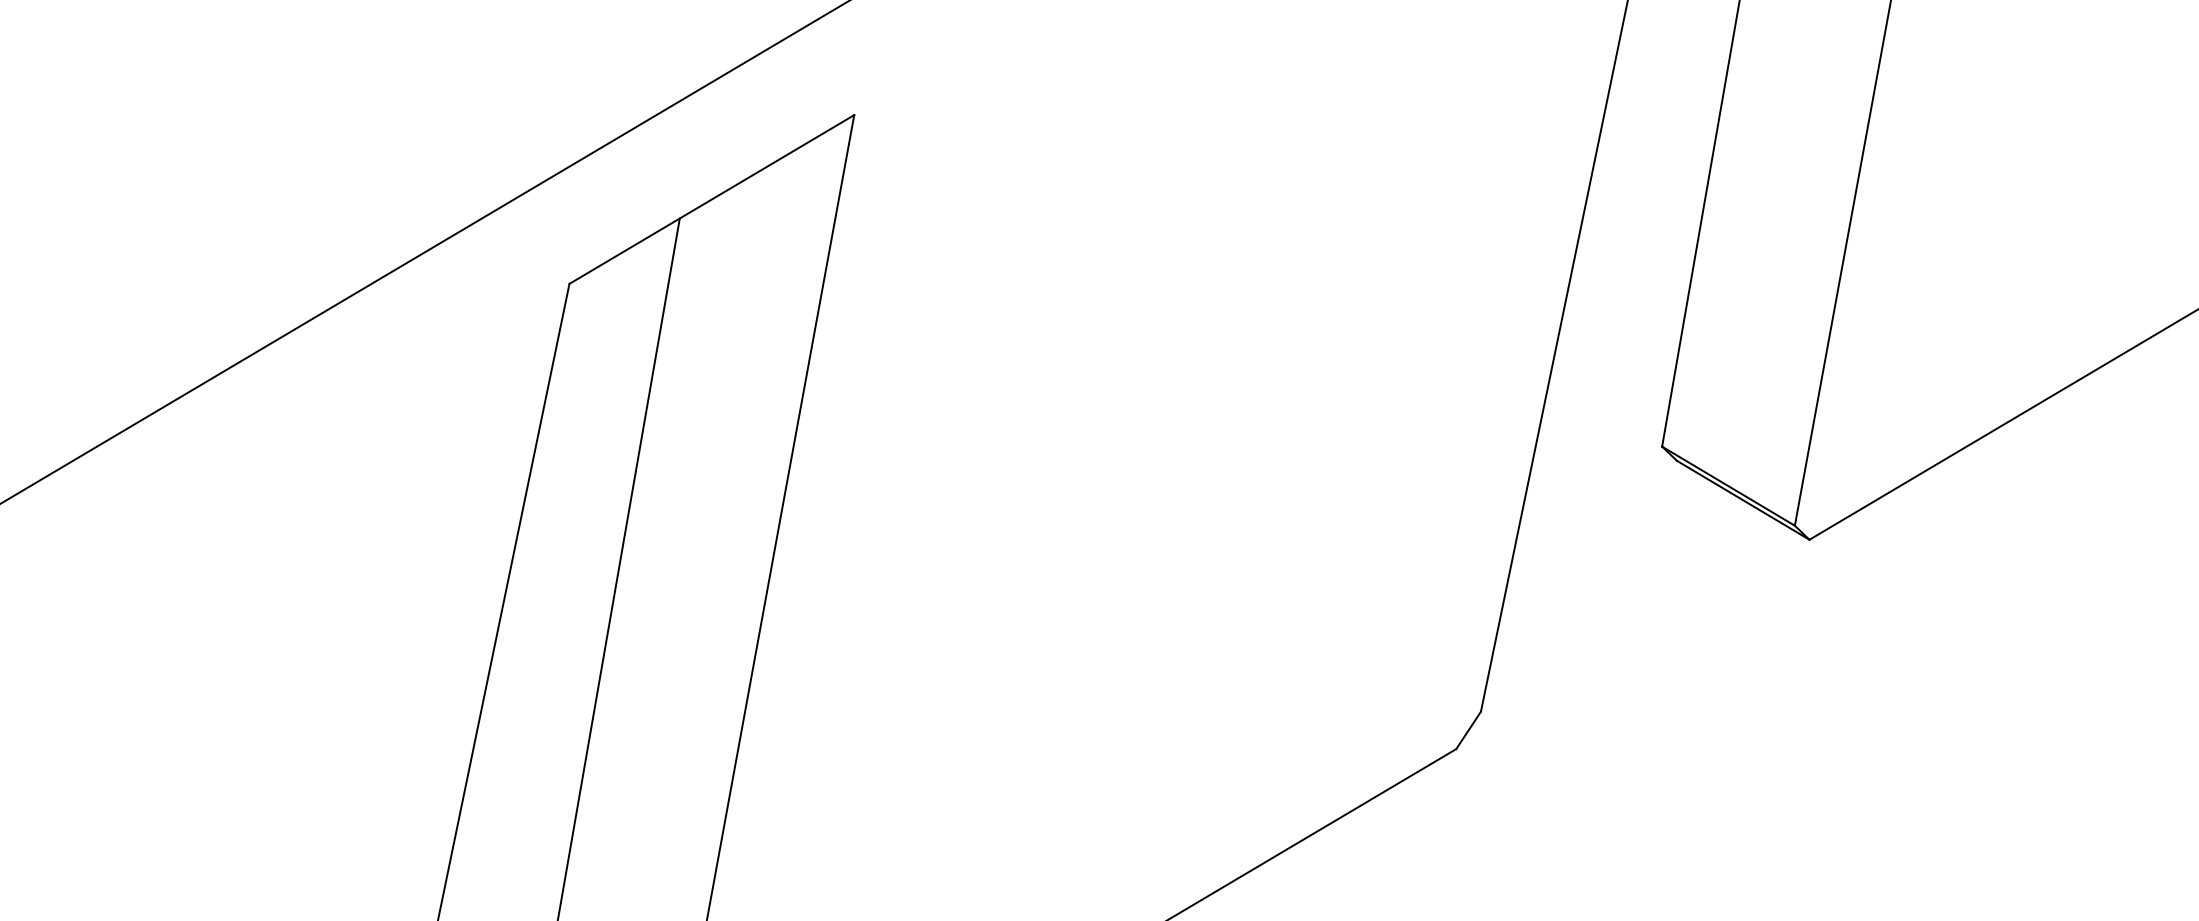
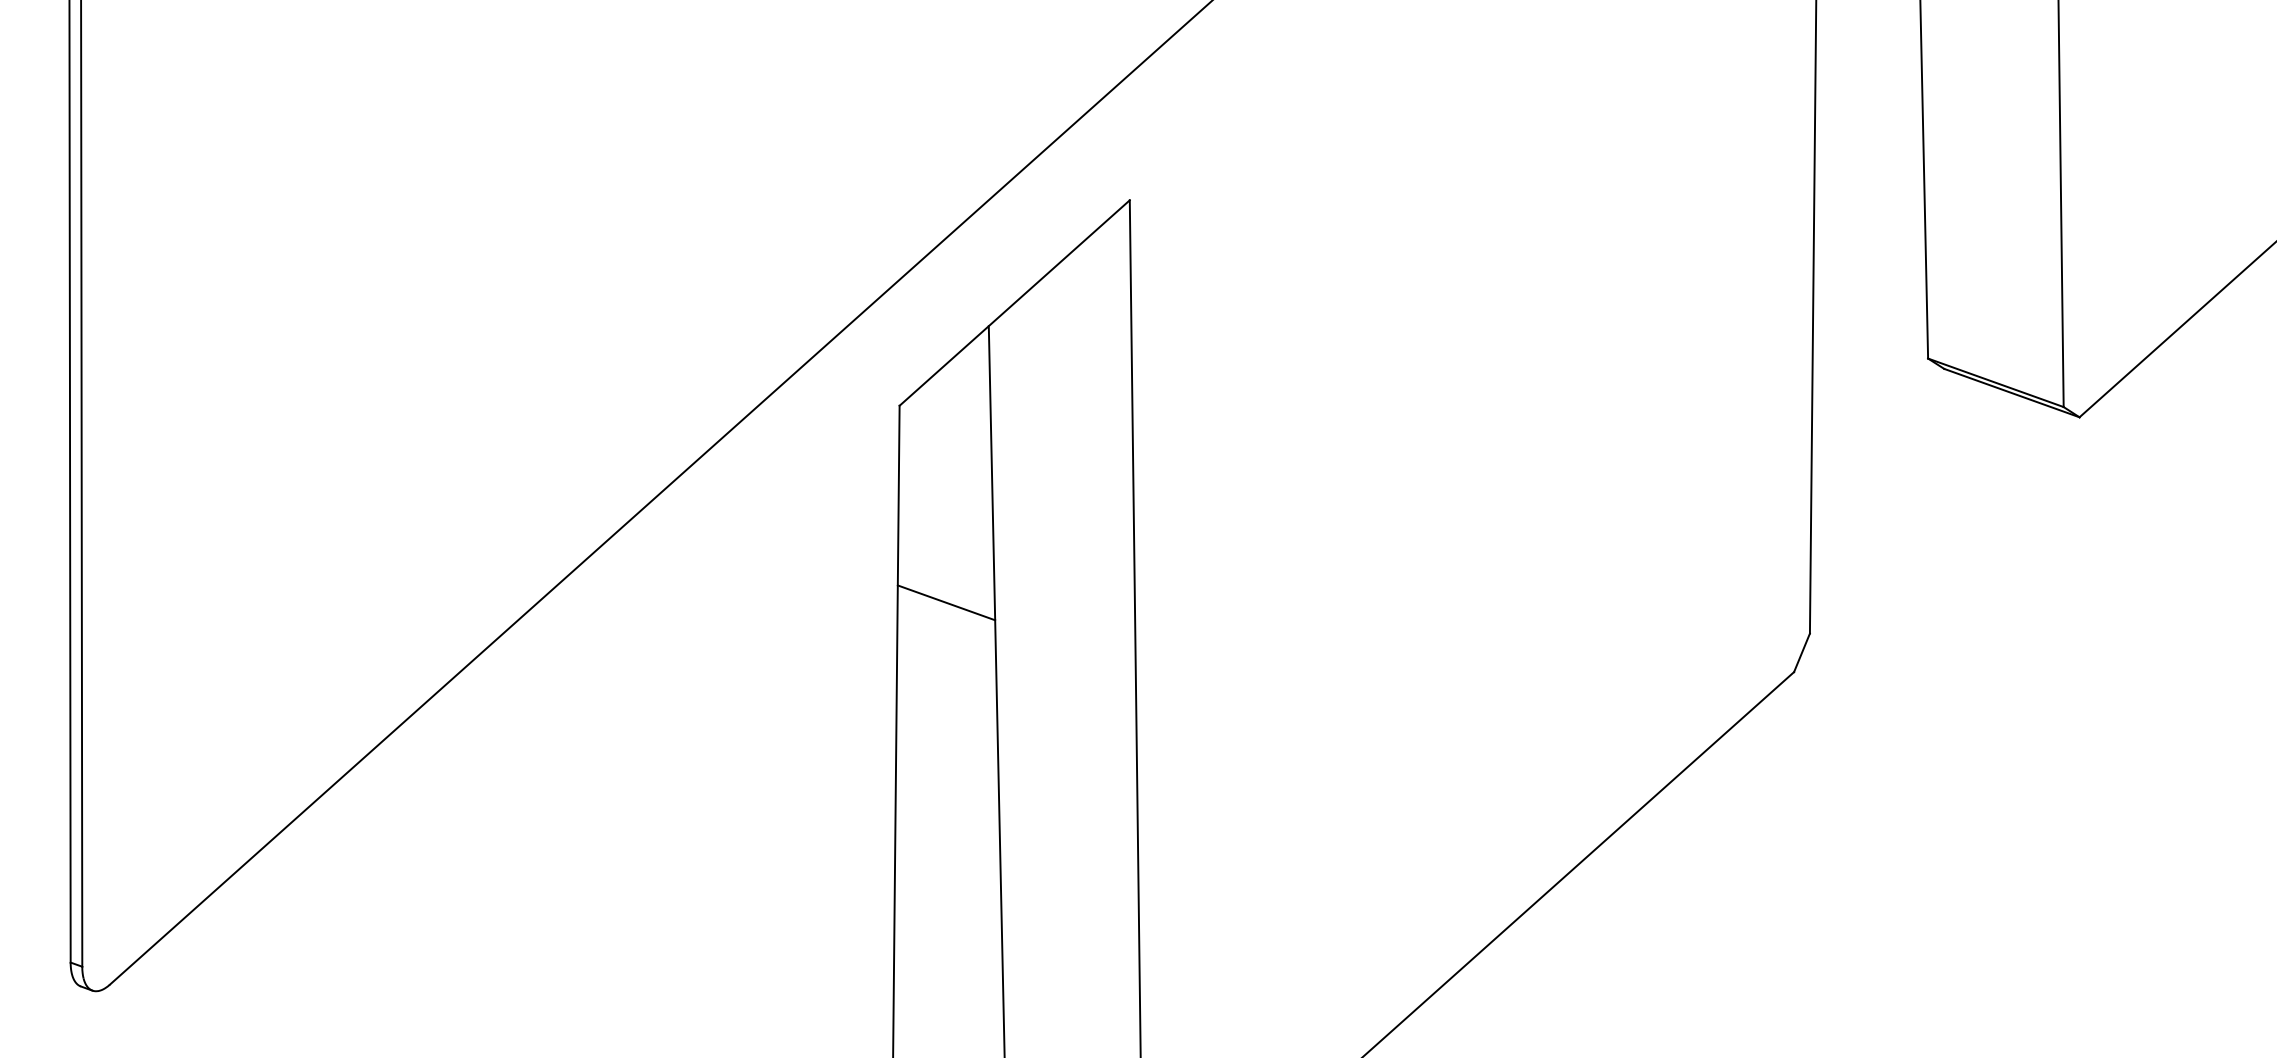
line: (578, 500) -> (946, 602), added

